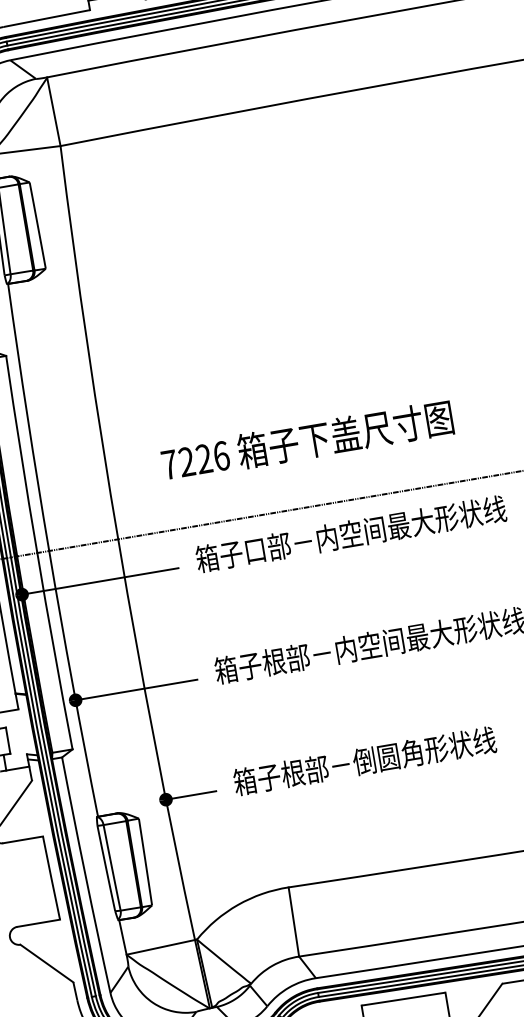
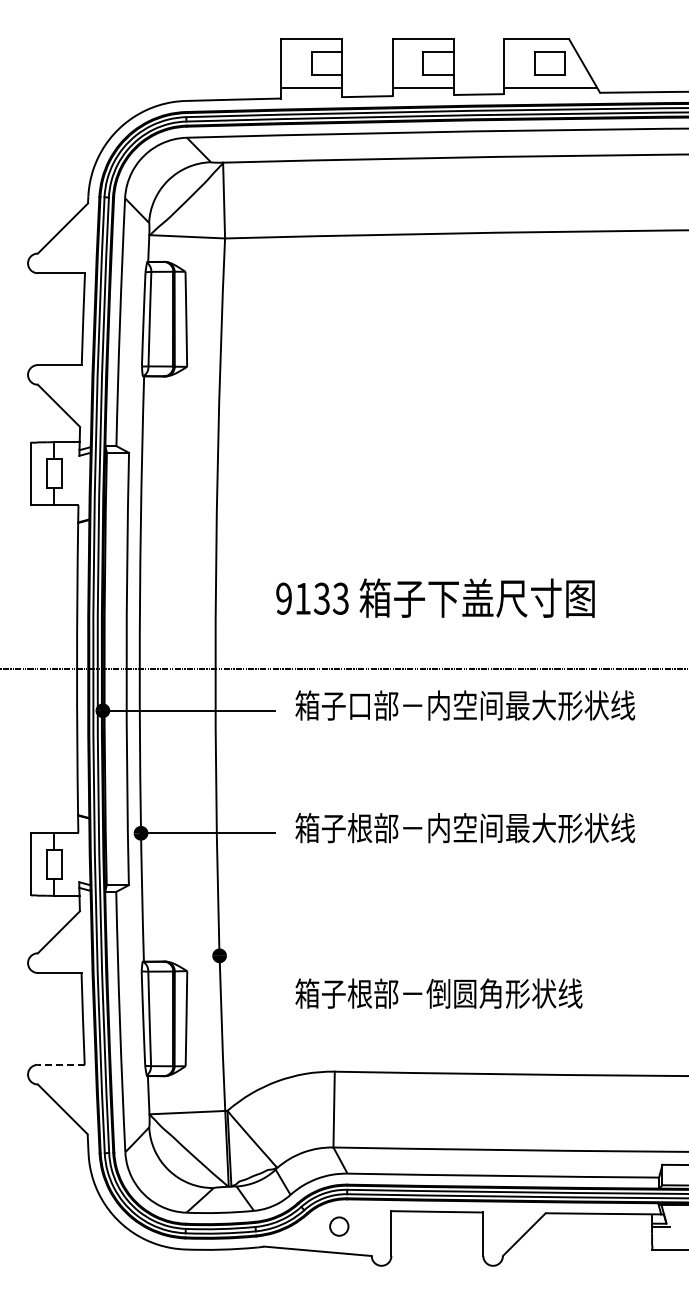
text: (195, 460) -> (312, 598), 7226 -> 9133
text: (364, 761) -> (438, 993), moved
line: (190, 795) -> (246, 955), removed
line: (37, 923) -> (60, 1064), solid -> dashed

